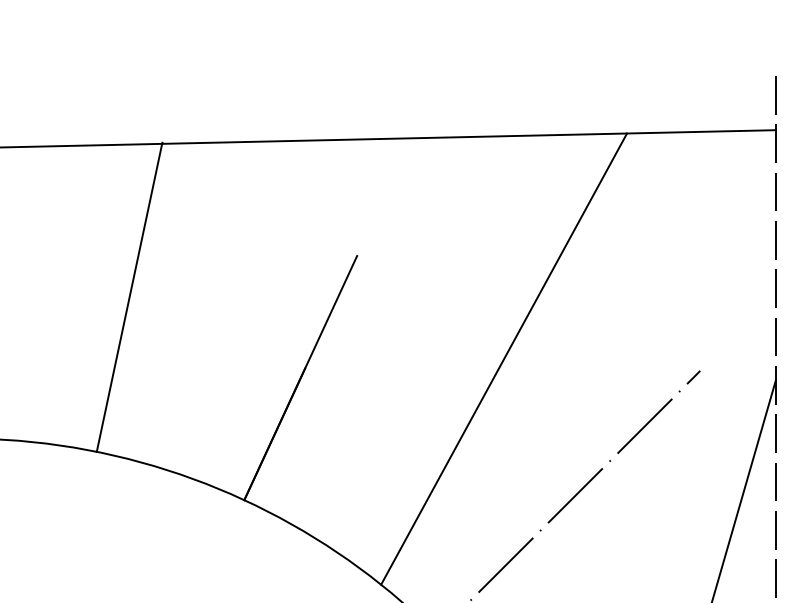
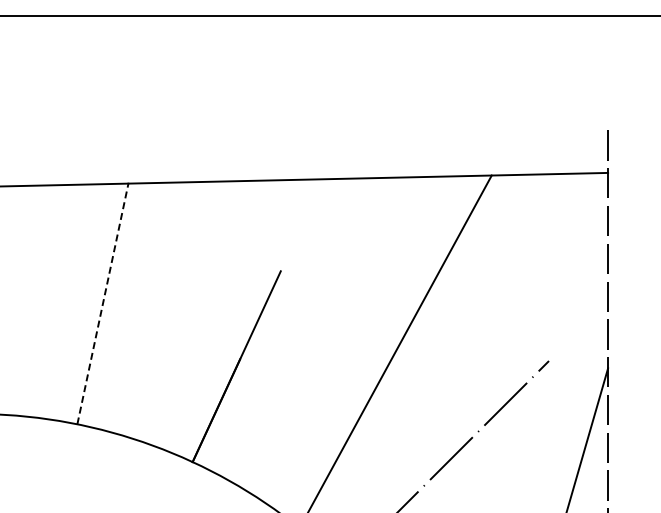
line: (130, 297) -> (103, 303), solid -> dashed

